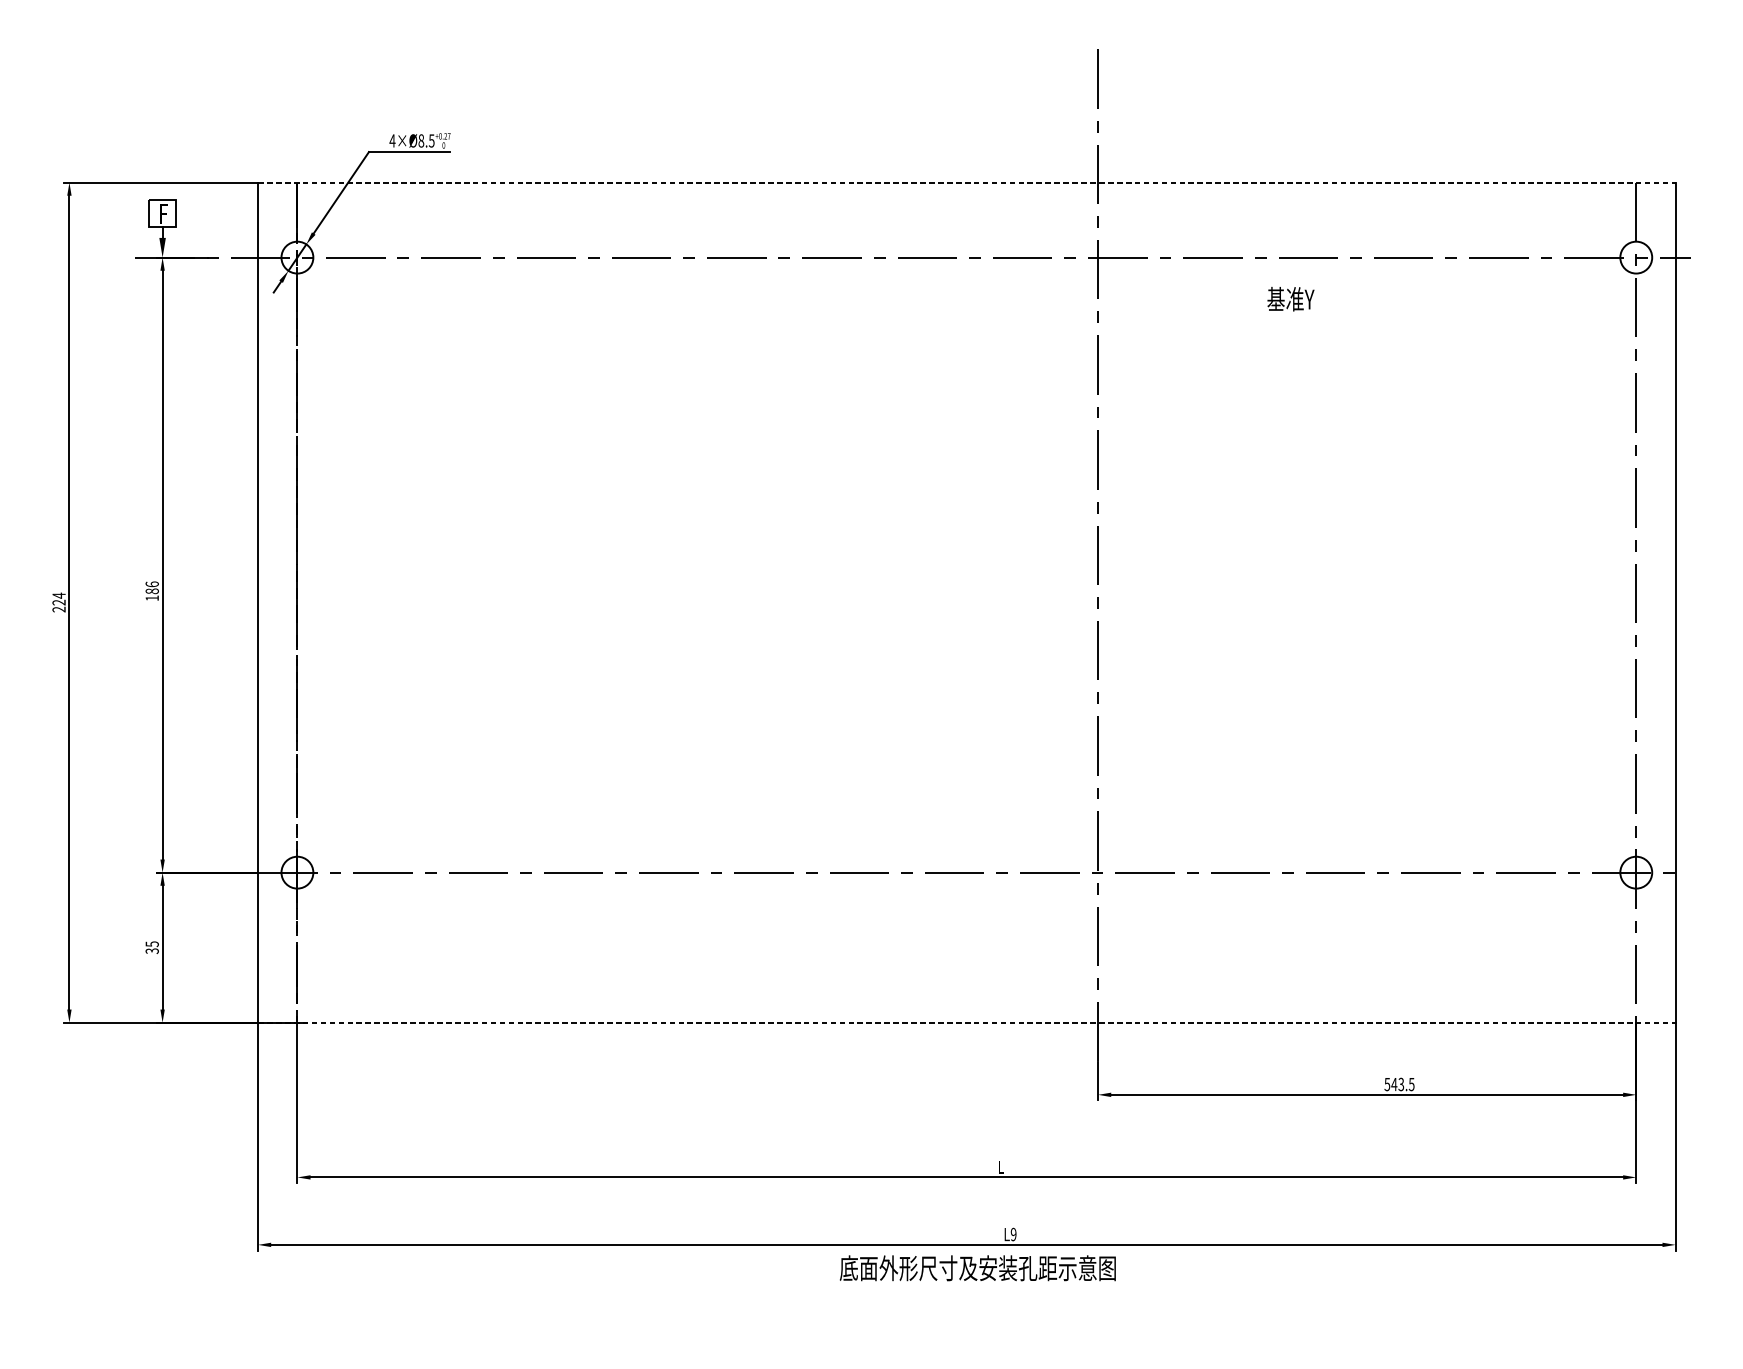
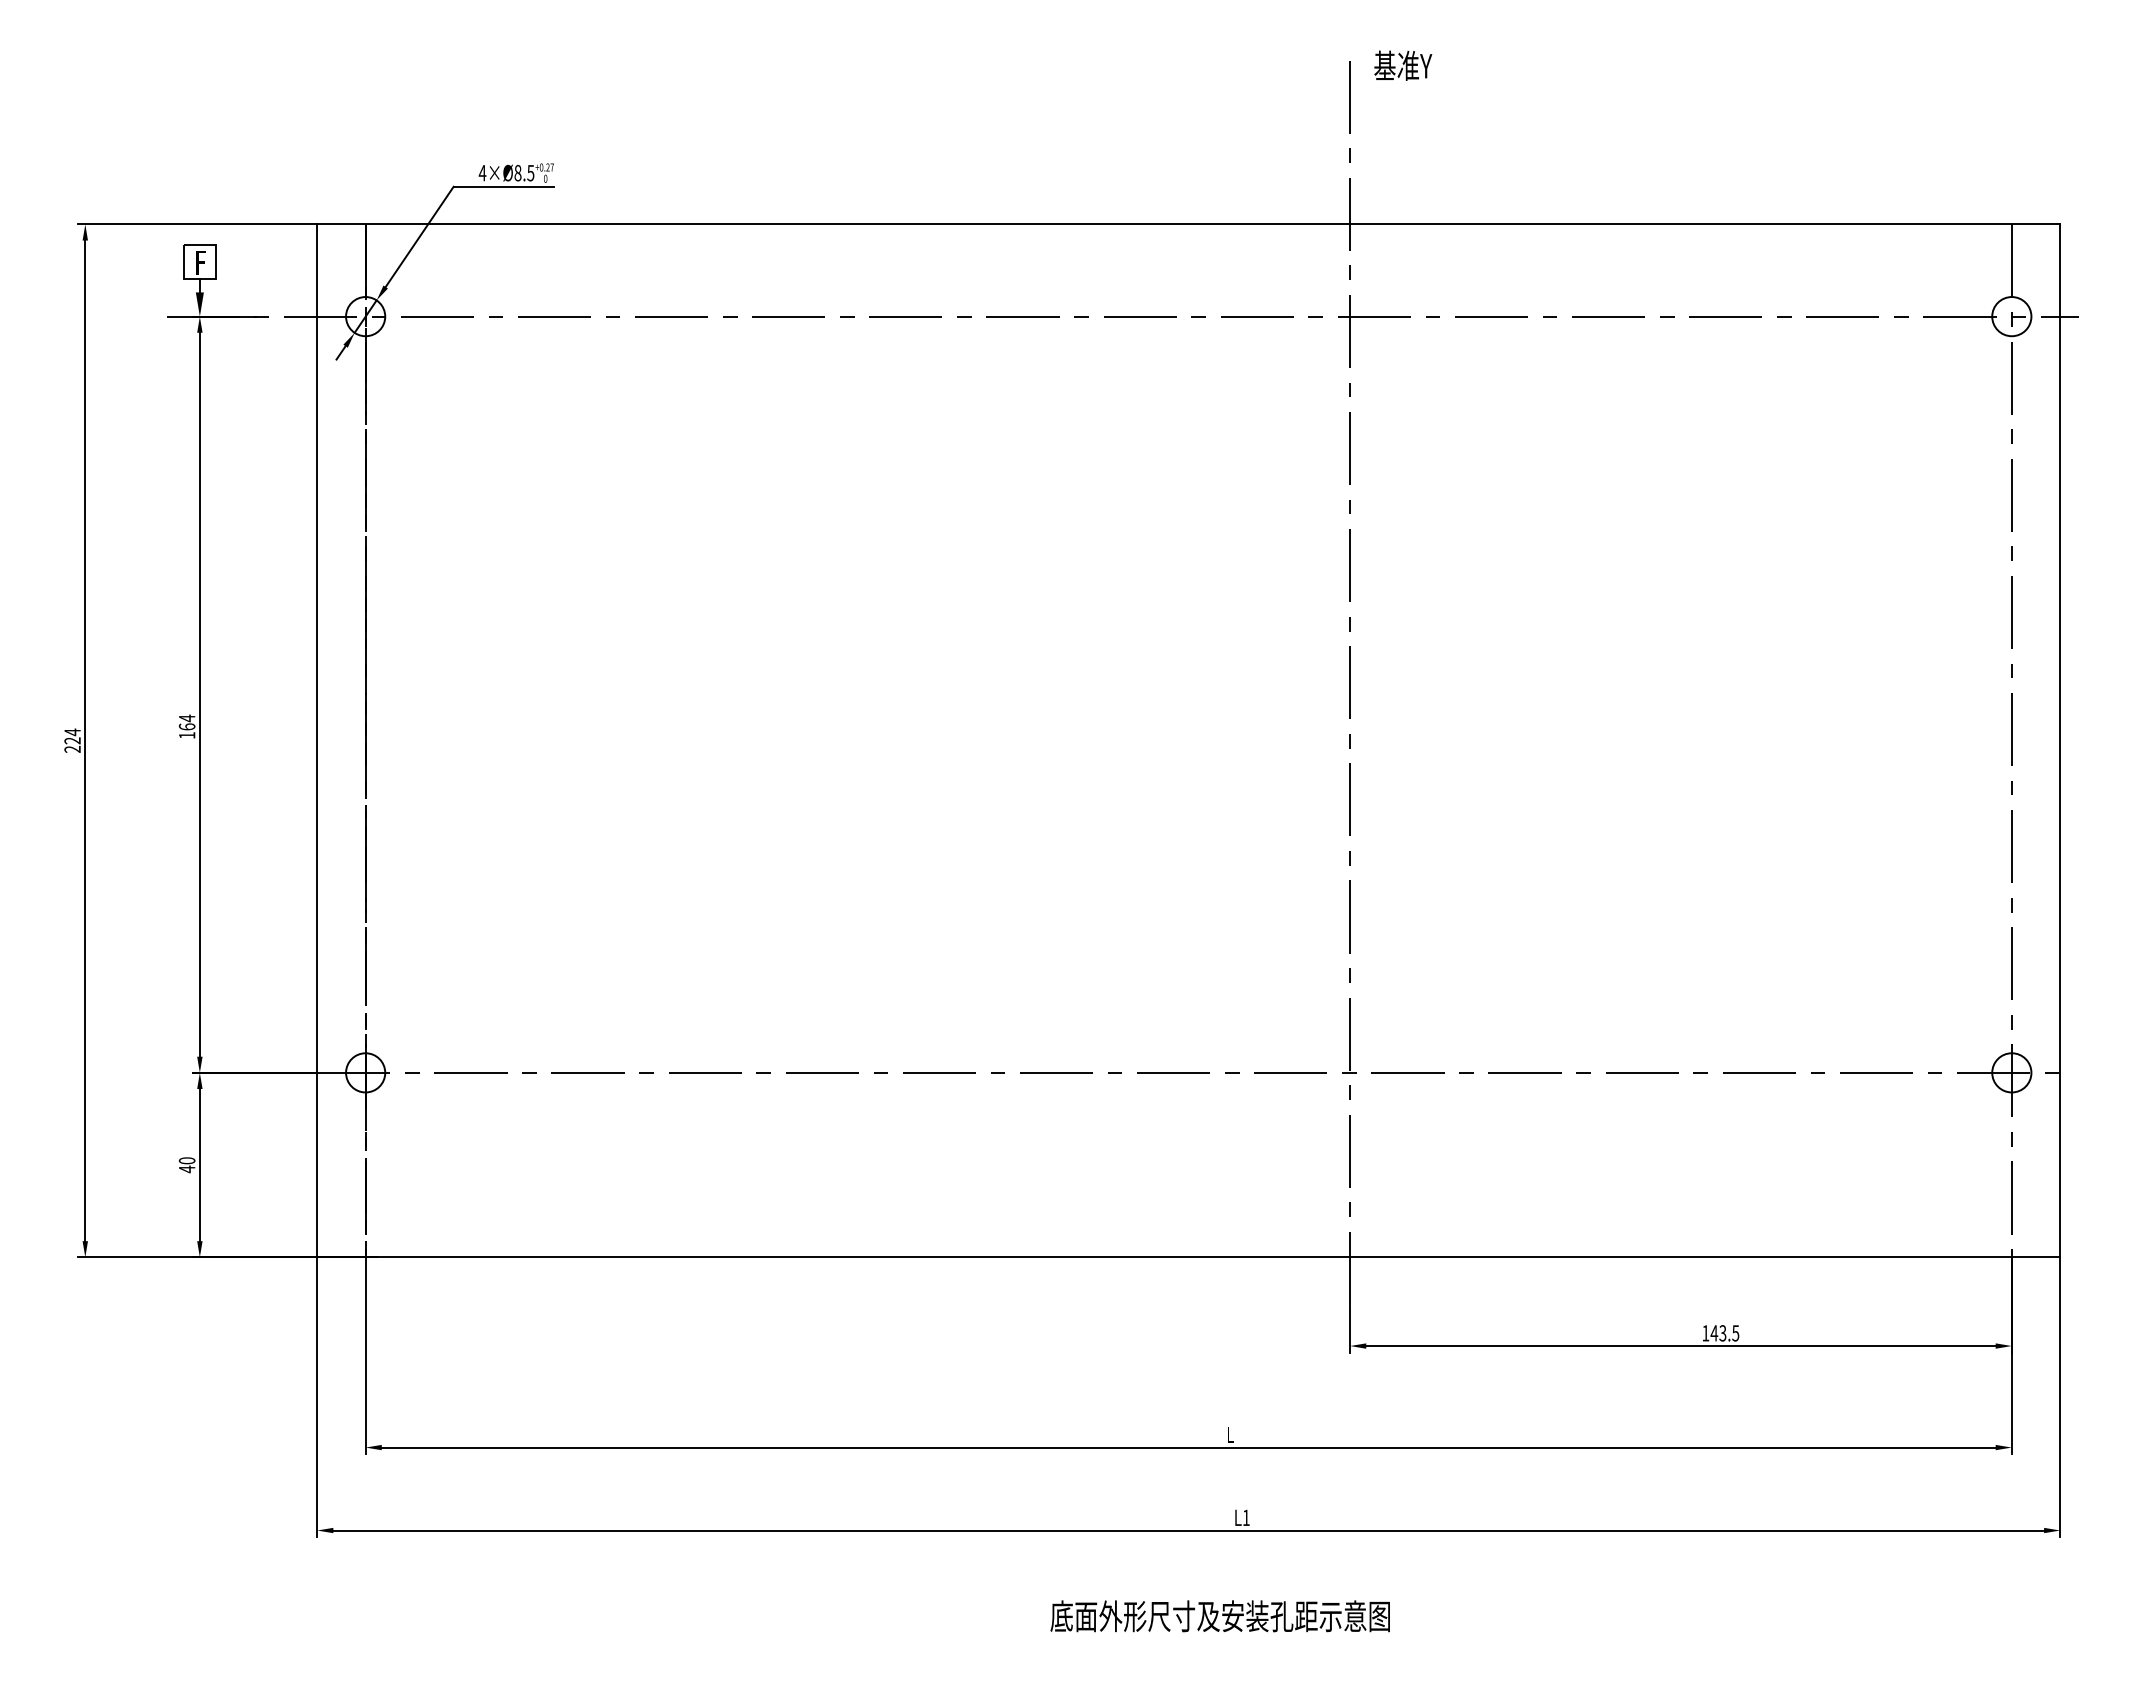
line: (966, 182) -> (1188, 224), dashed -> solid
text: (1291, 298) -> (1403, 65), moved
text: (151, 587) -> (186, 722), 186 -> 164
text: (151, 948) -> (186, 1165), 35 -> 40
line: (966, 1022) -> (1188, 1257), dashed -> solid
text: (1387, 1084) -> (1705, 1333), 543.5 -> 143.5
text: (1013, 1234) -> (1245, 1517), L9 -> L1
text: (977, 1268) -> (1219, 1616), moved

